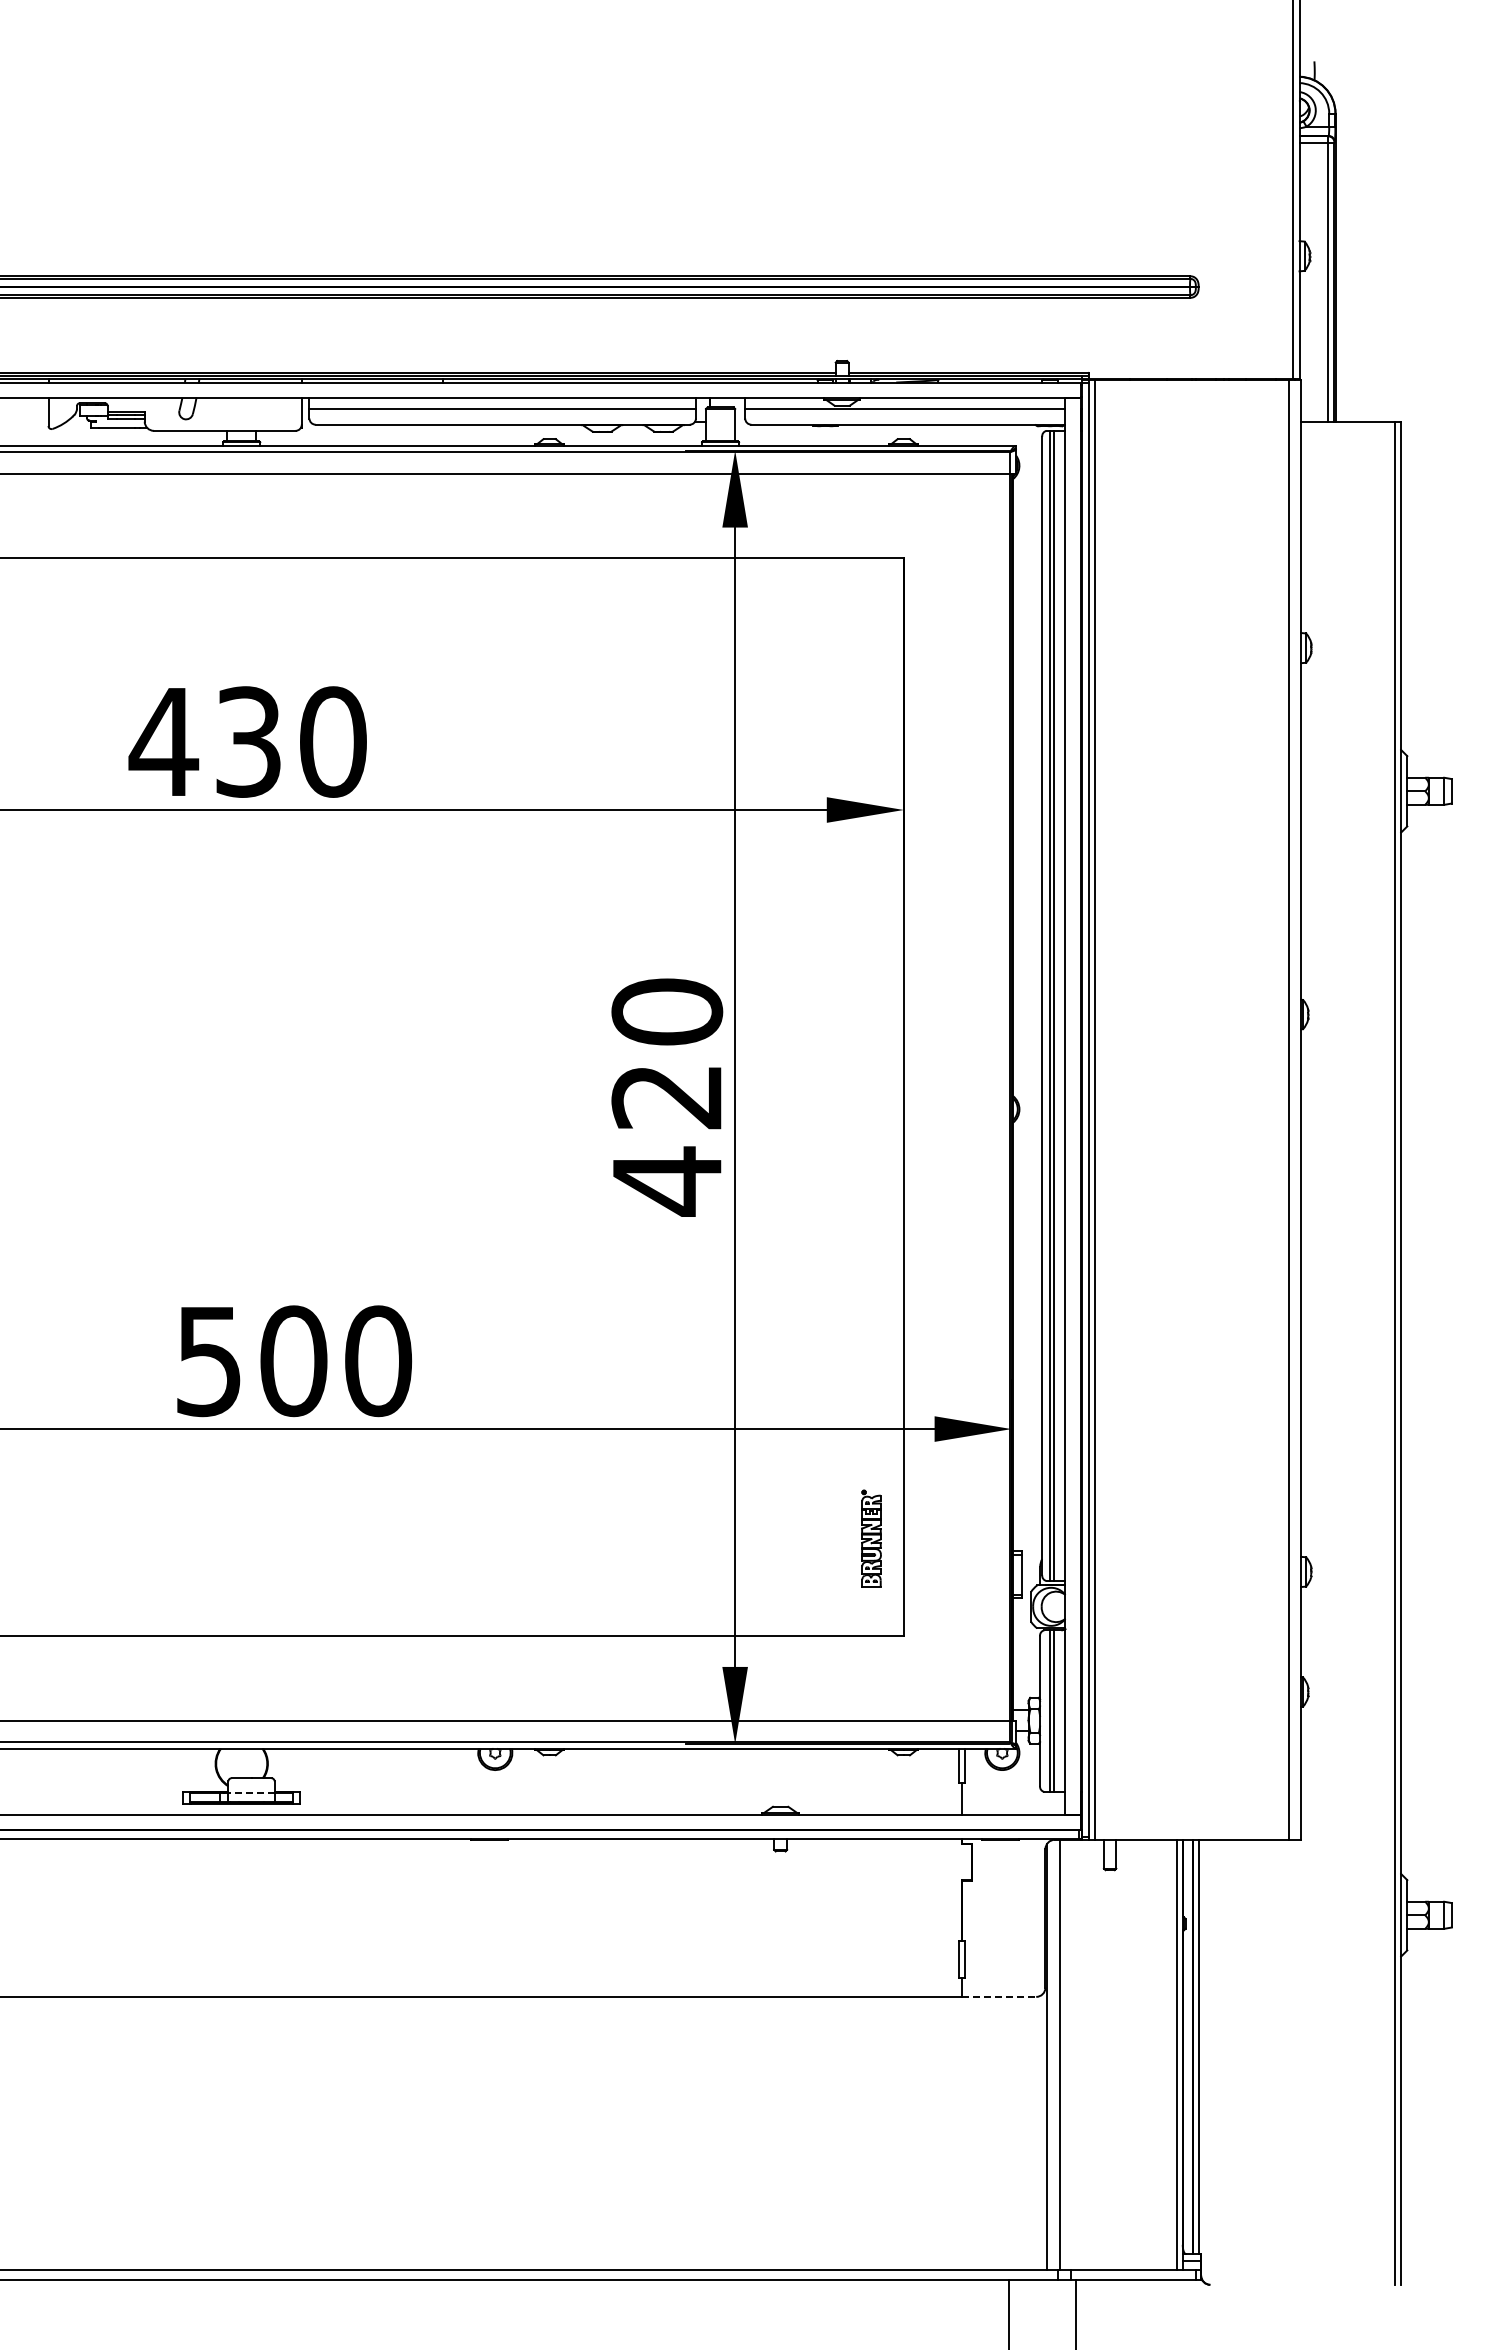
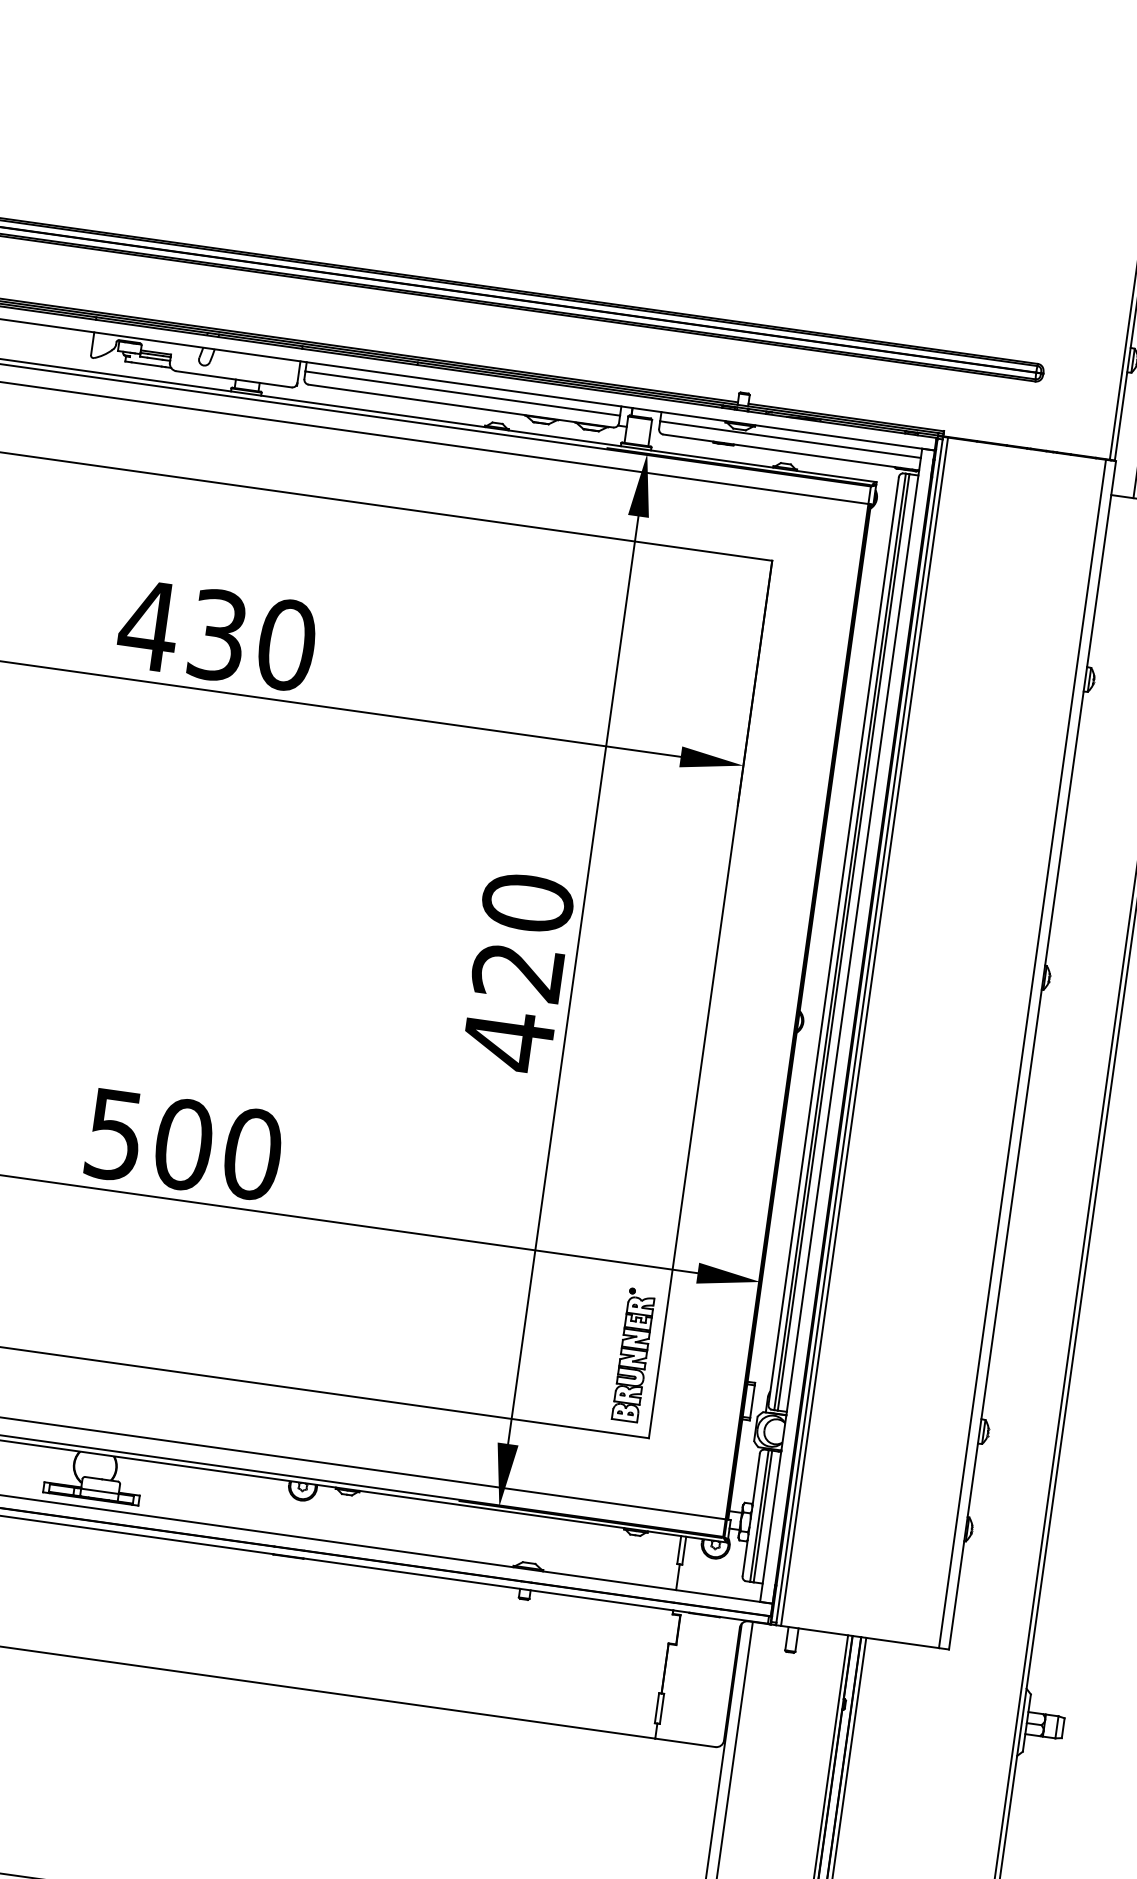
part: (871, 1538) -> (633, 1355), size x1.67
line: (251, 1793) -> (99, 1491), dashed -> solid
line: (999, 1996) -> (685, 1742), dashed -> solid

